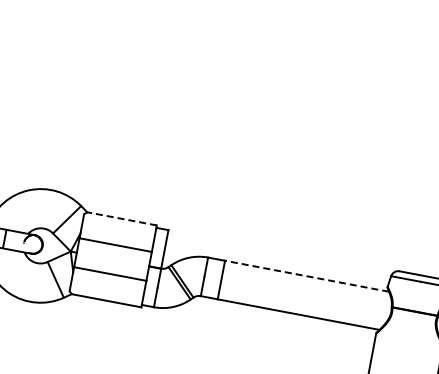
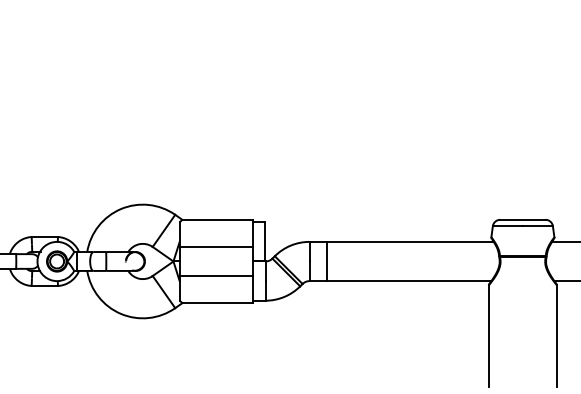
line: (121, 218) -> (217, 219), dashed -> solid
line: (306, 275) -> (409, 241), dashed -> solid

